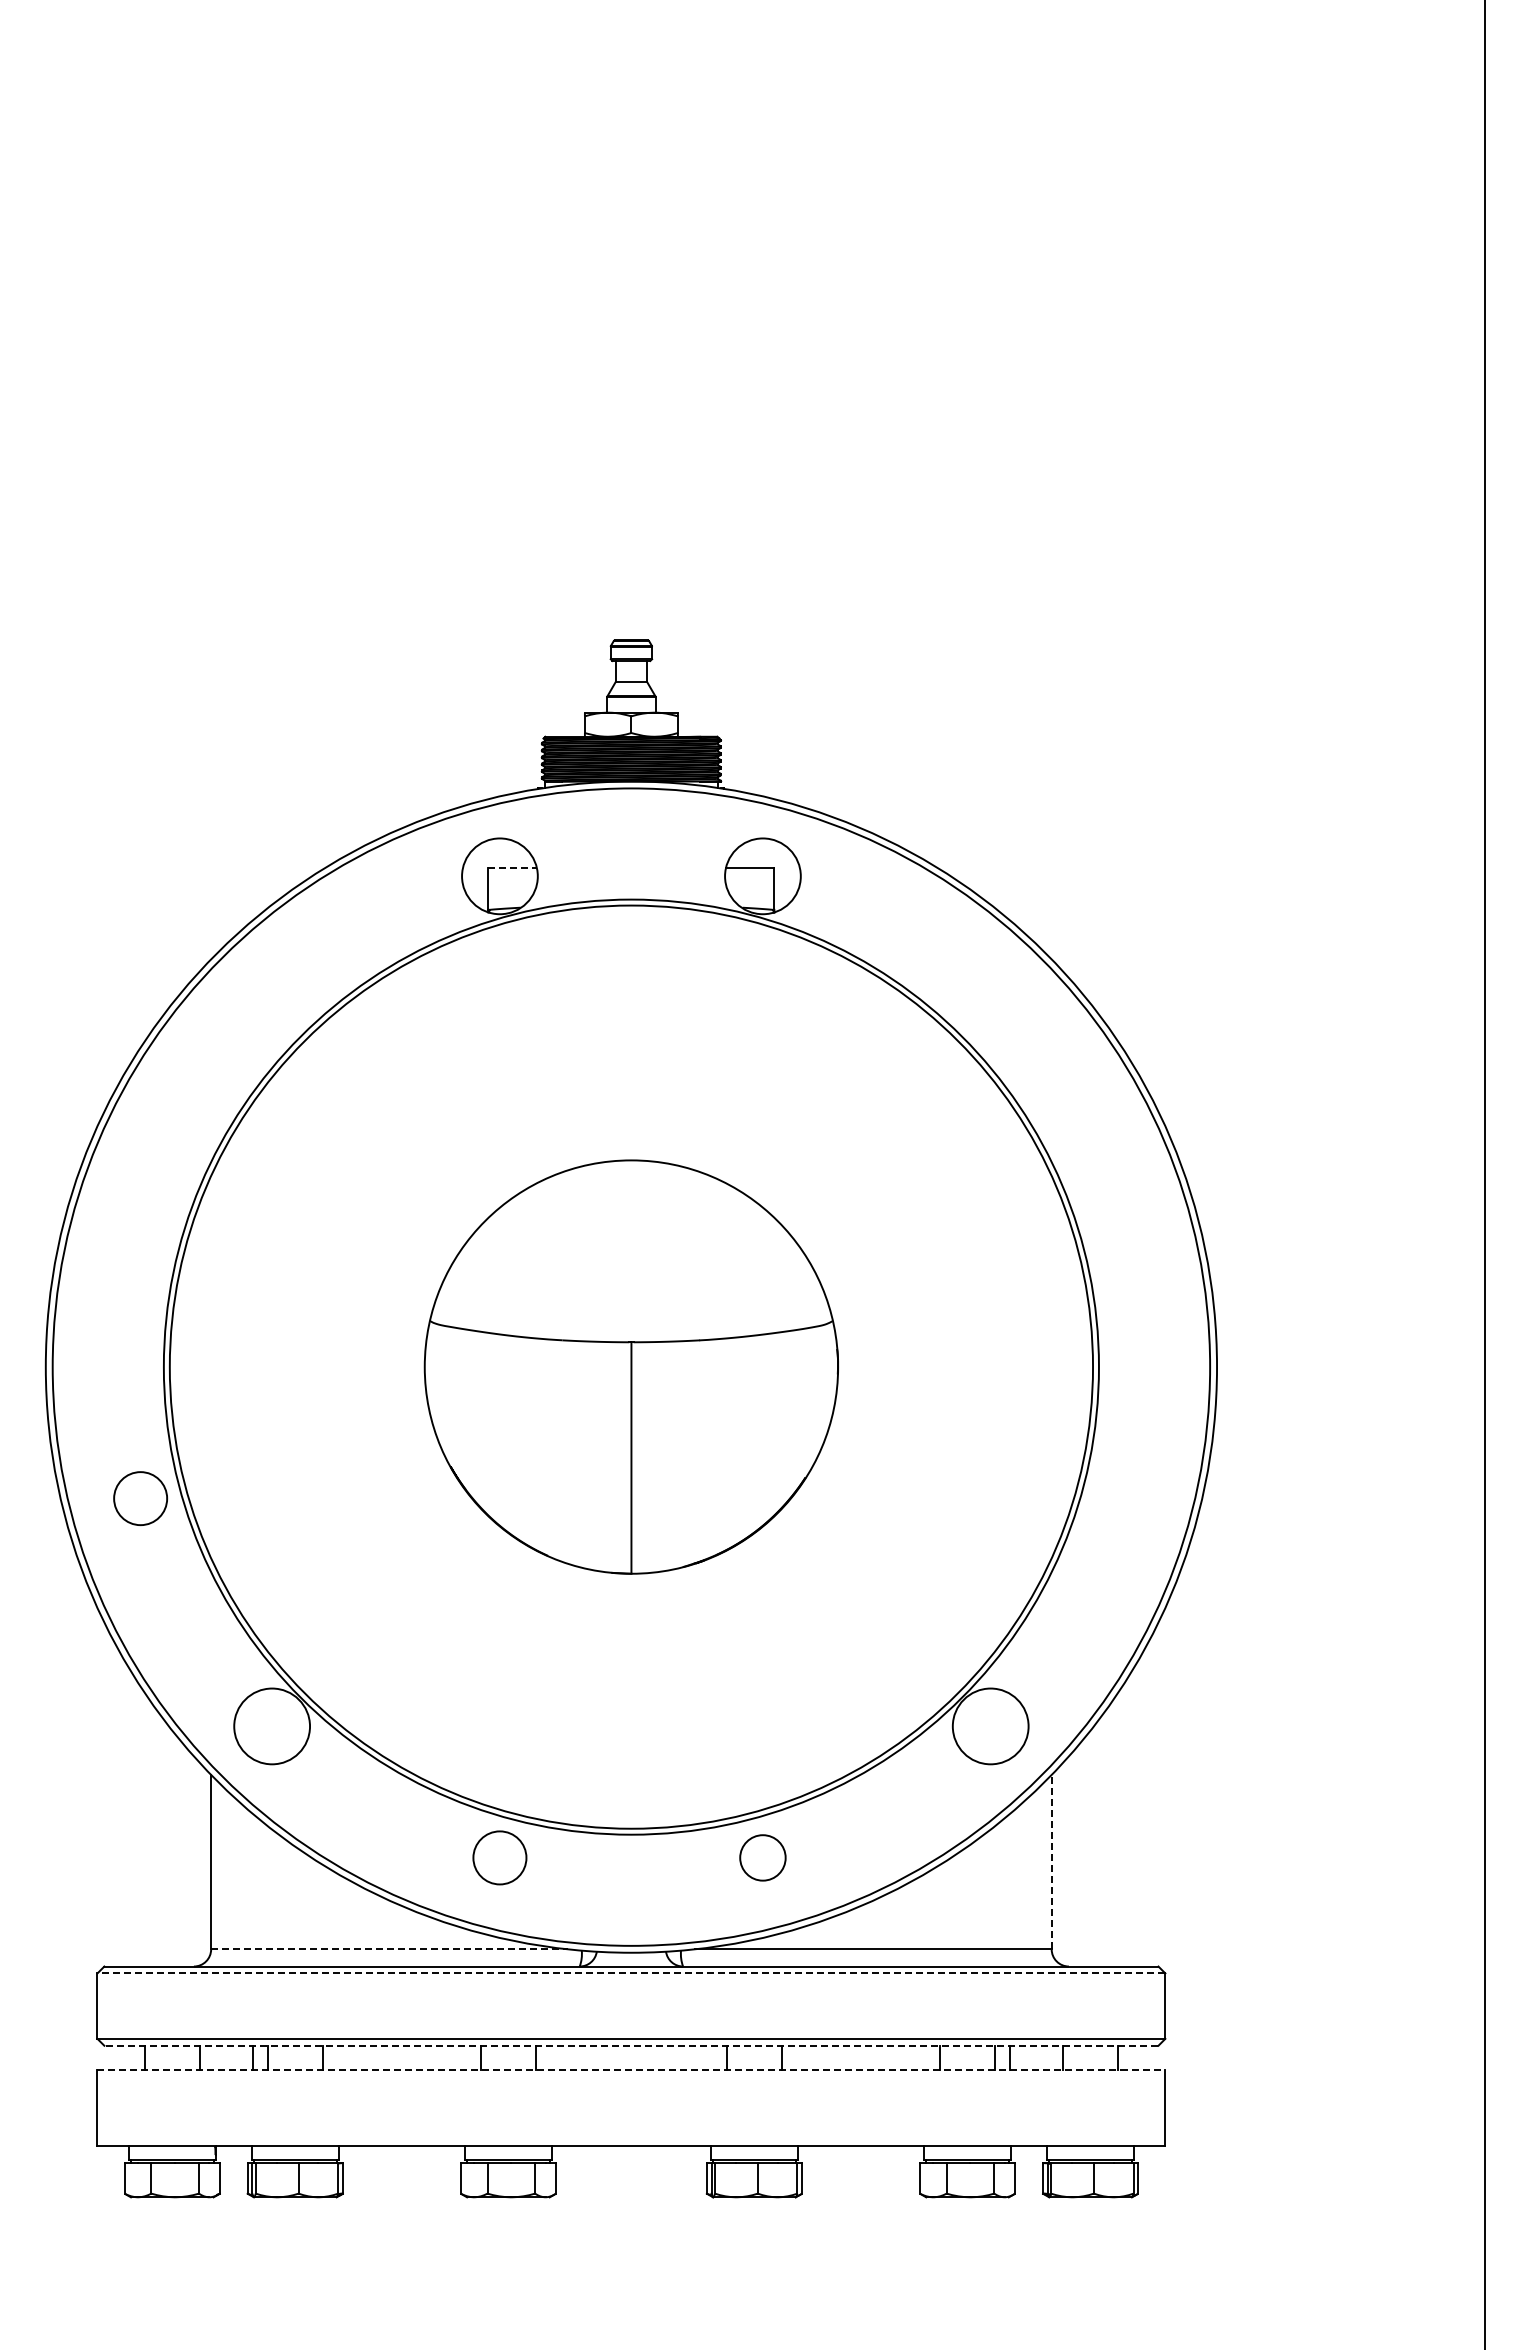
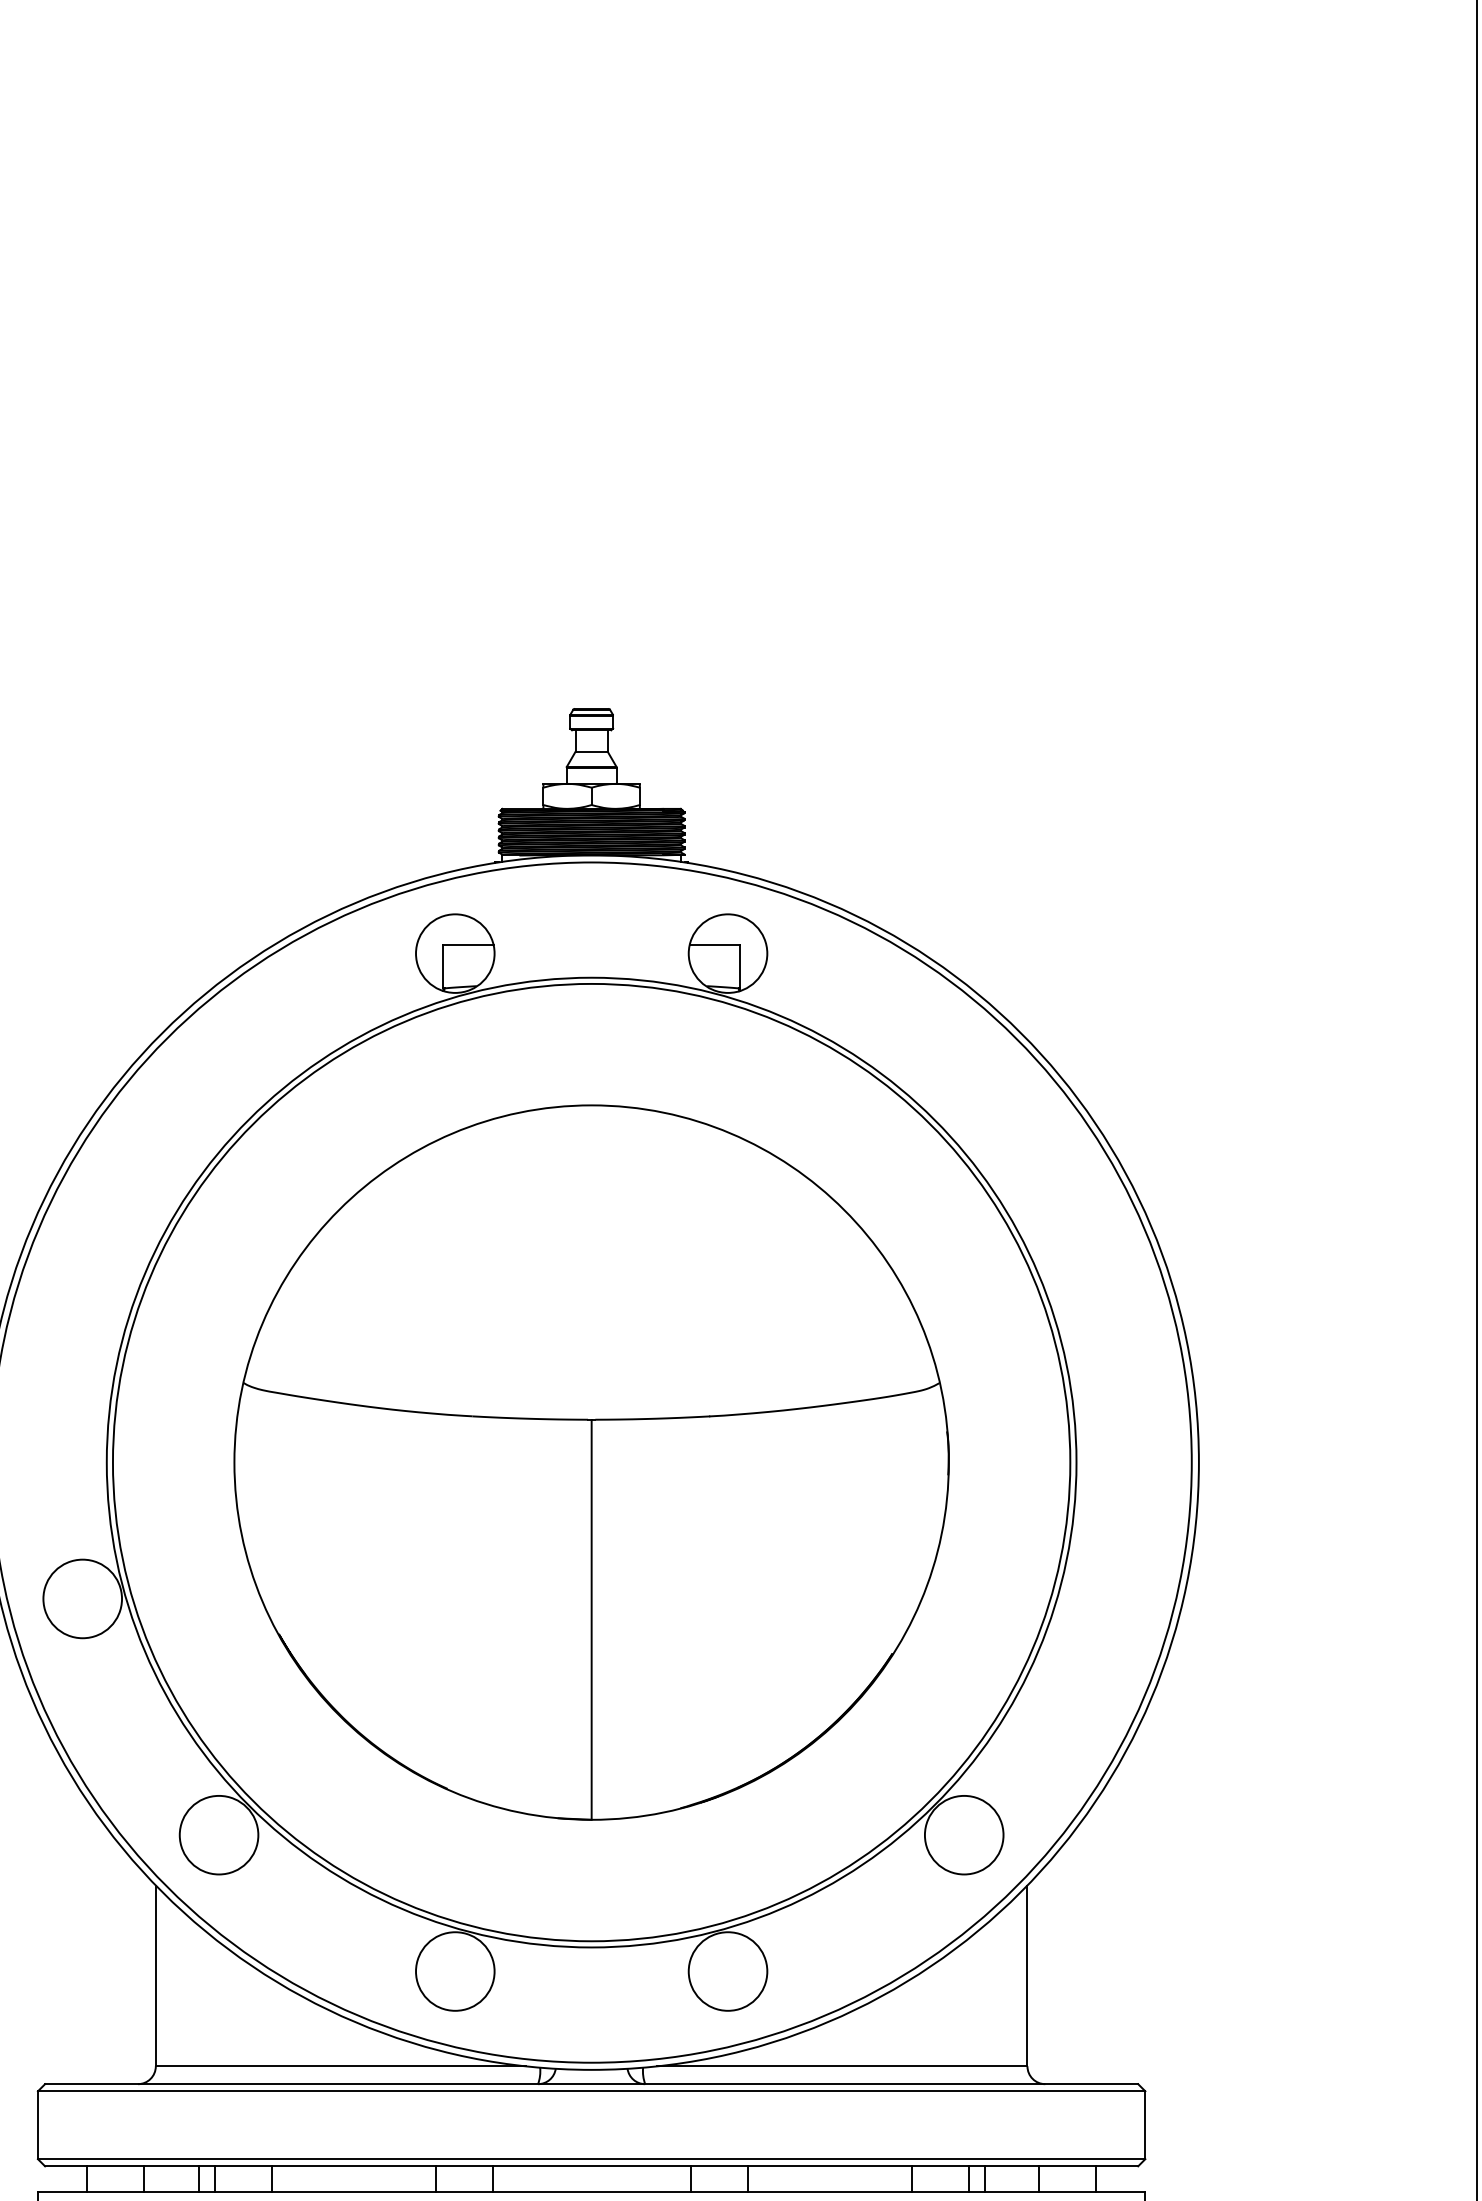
line: (513, 867) -> (469, 944), dashed -> solid
part: (631, 1366) -> (591, 1461), size x1.67
circle: (140, 1498) -> (82, 1598), size x1.43
circle: (499, 1857) -> (454, 1971), size x1.43
circle: (762, 1857) -> (727, 1971), size x1.67
line: (1051, 1861) -> (1027, 1975), dashed -> solid
line: (390, 1949) -> (341, 2066), dashed -> solid
line: (631, 1973) -> (591, 2091), dashed -> solid
line: (630, 2045) -> (590, 2166), dashed -> solid
line: (631, 2070) -> (591, 2191), dashed -> solid

